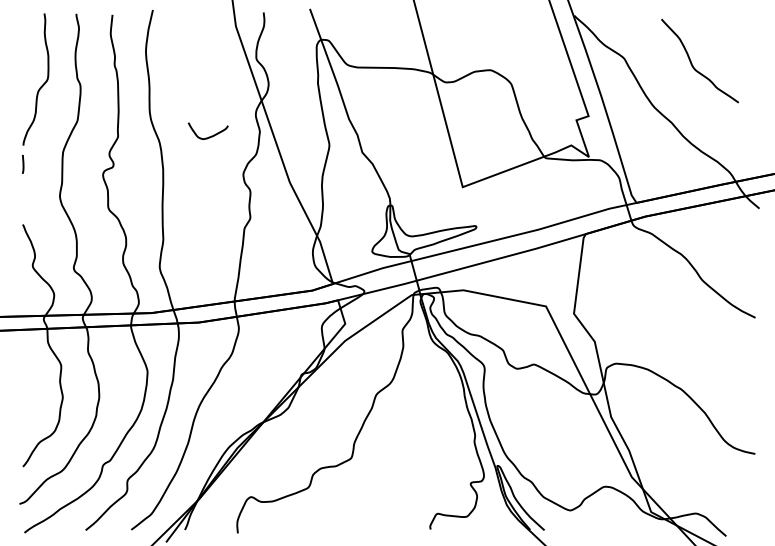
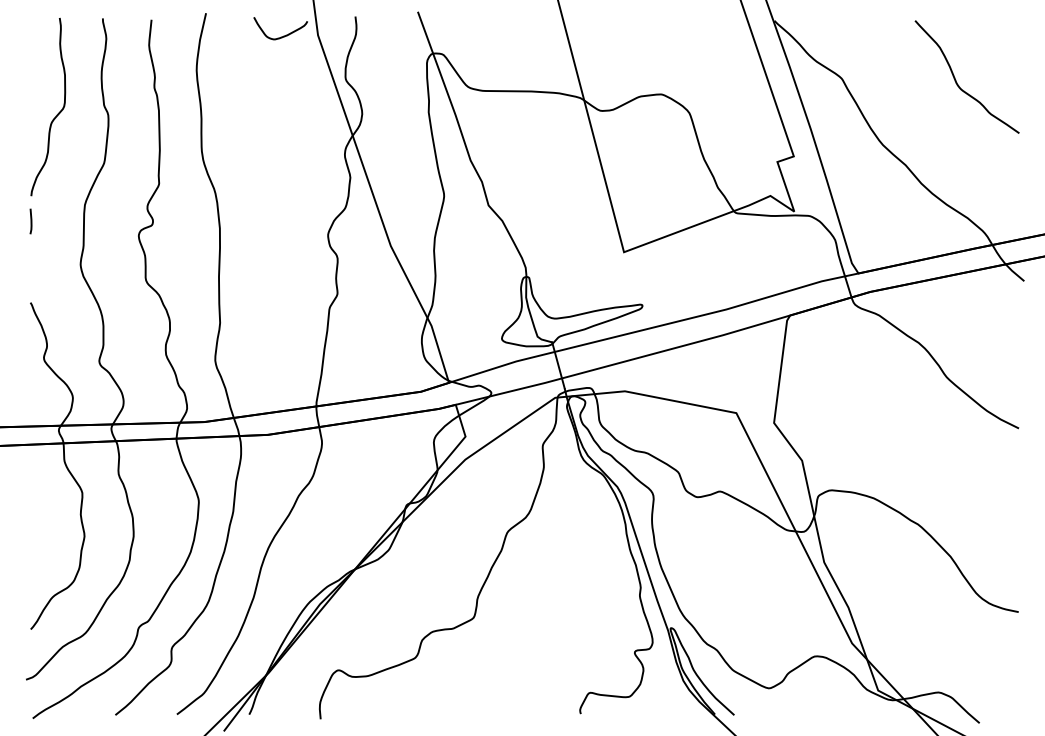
curve: (692, 63) -> (956, 80), moved
curve: (210, 136) -> (283, 35), moved

